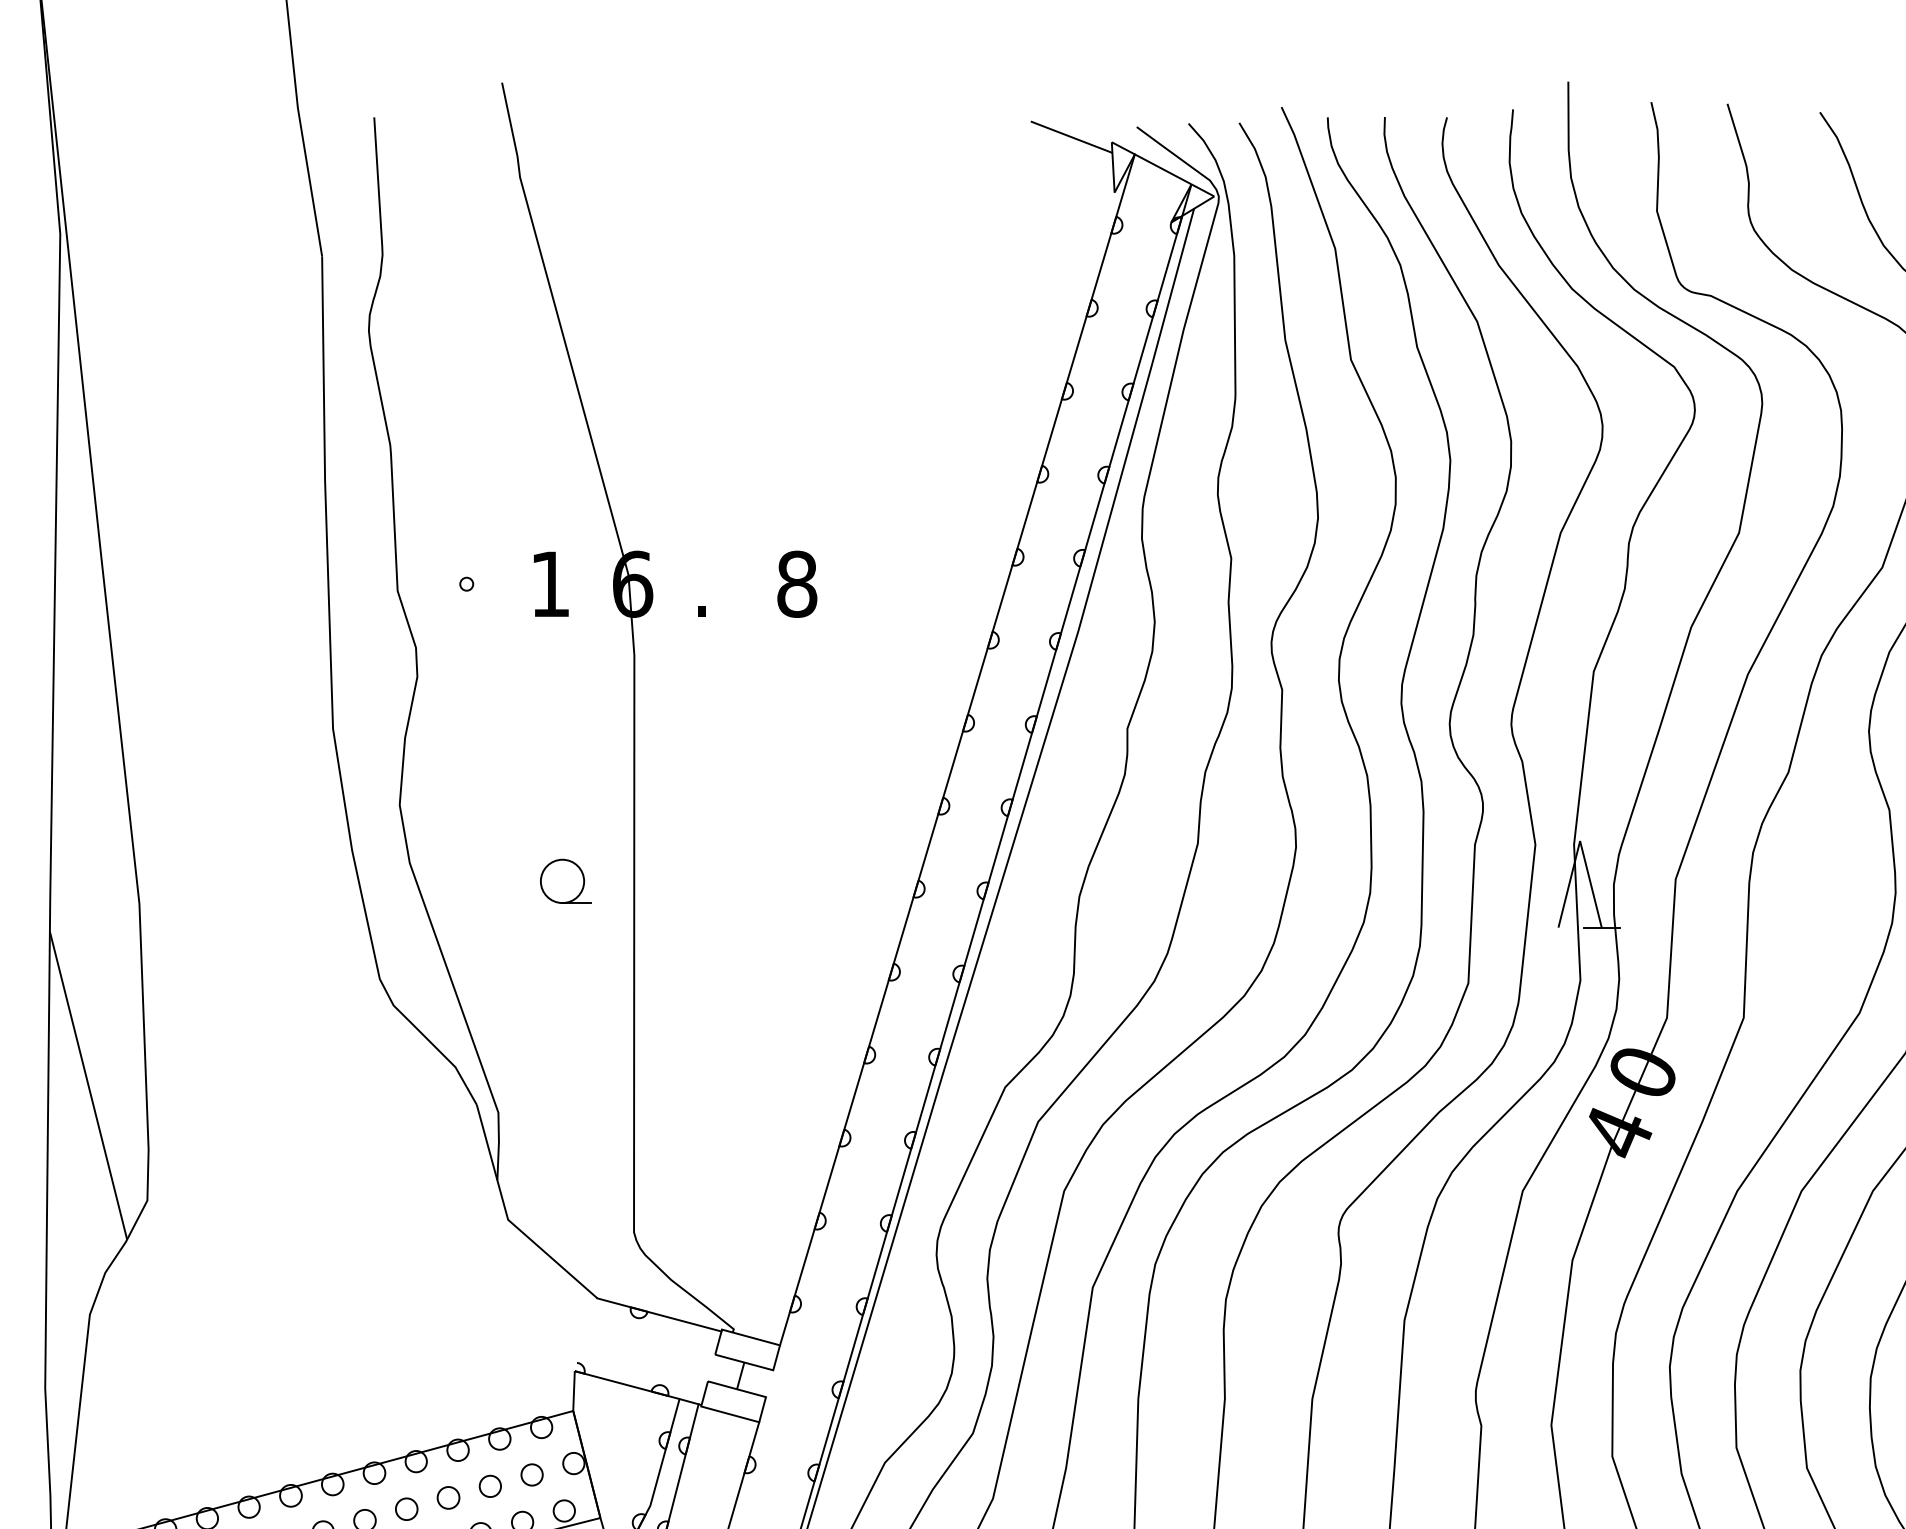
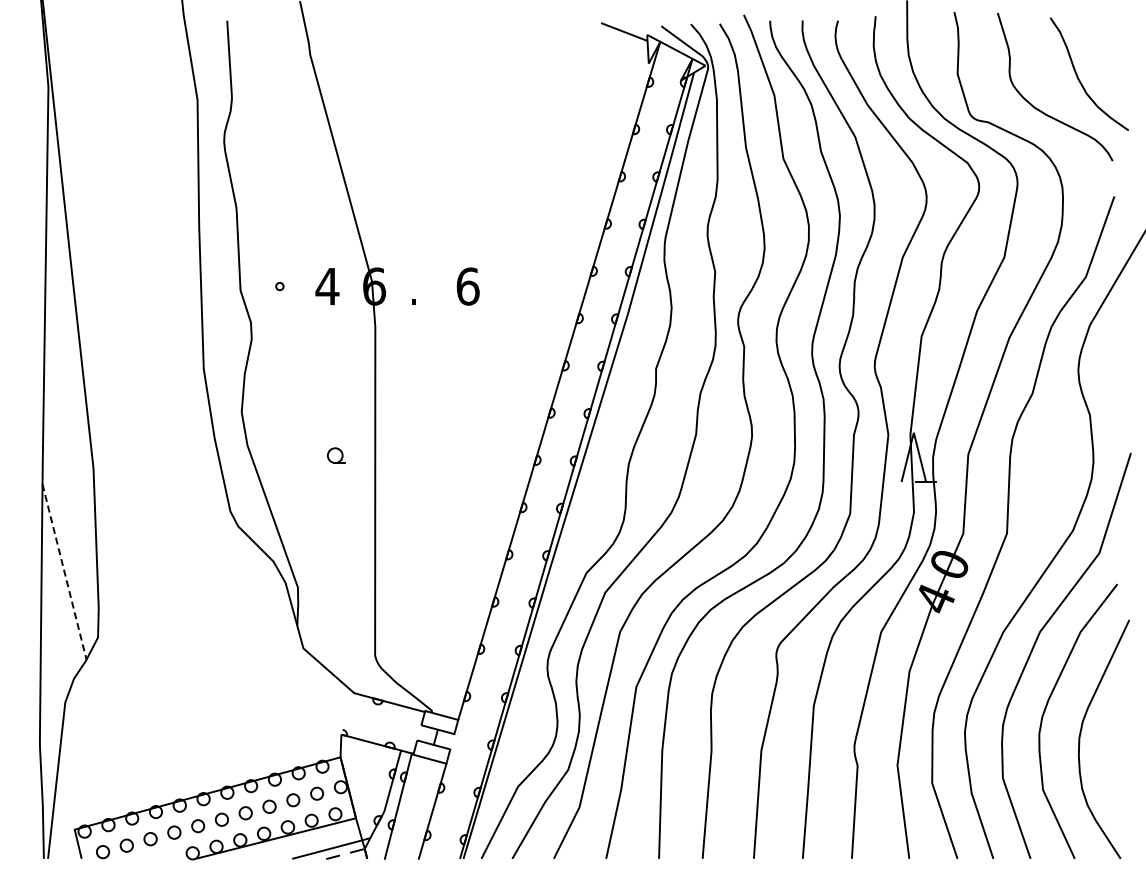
text: (550, 584) -> (327, 286), 1 -> 4
text: (796, 584) -> (467, 286), 8 -> 6
part: (566, 880) -> (336, 455), size x0.6
line: (88, 1086) -> (64, 572), solid -> dashed

